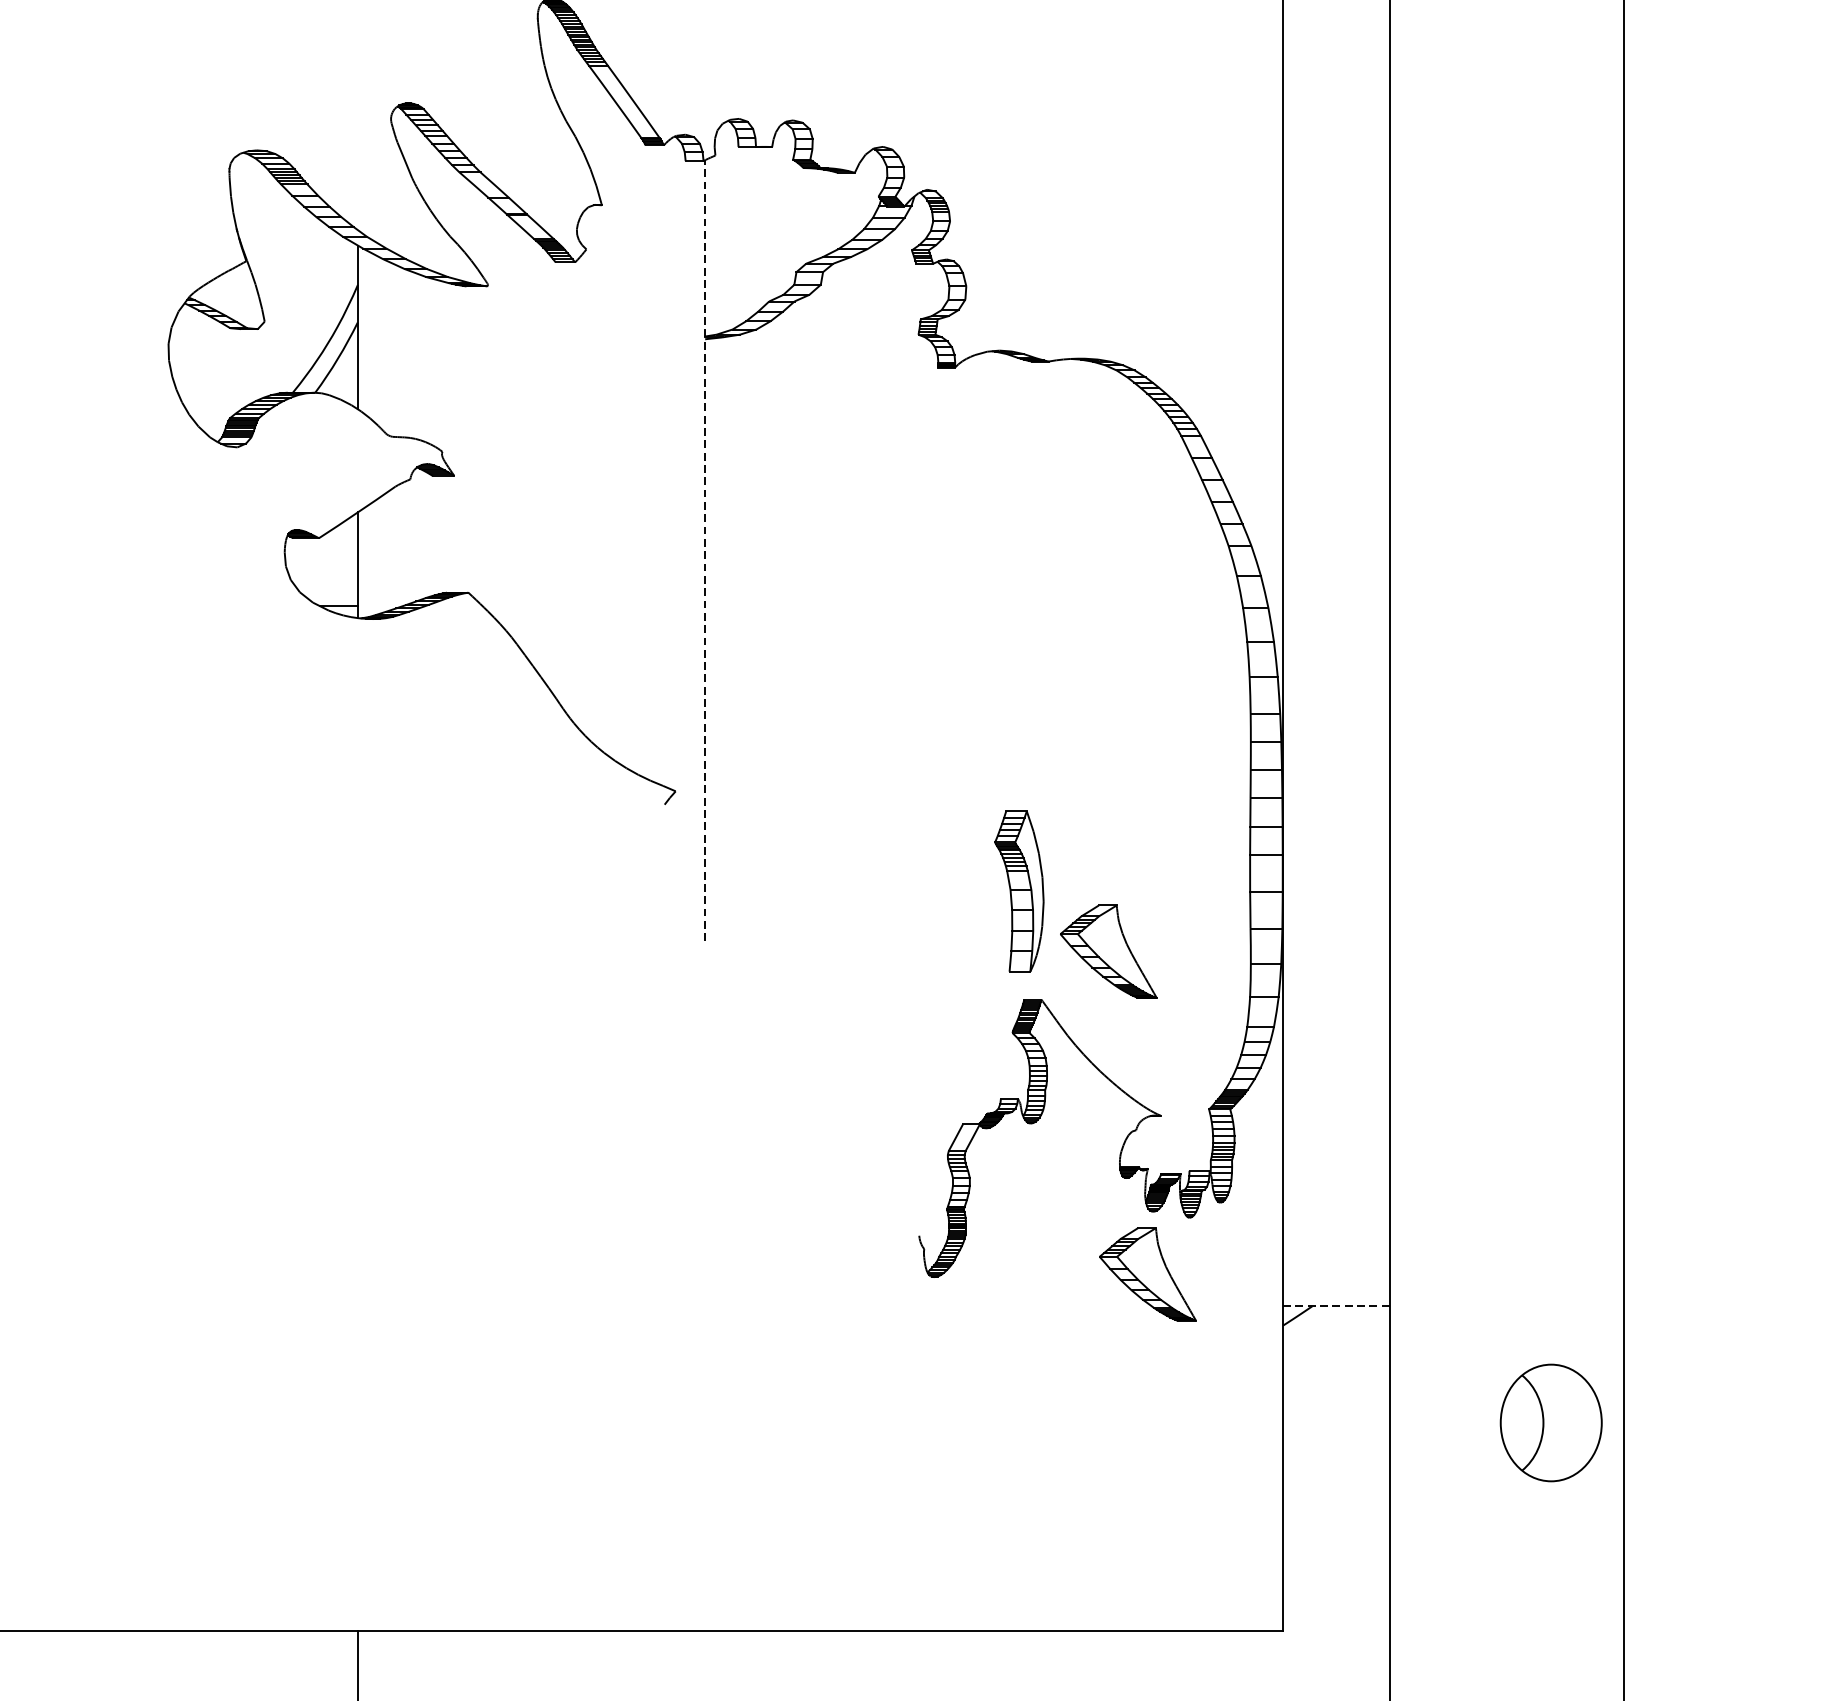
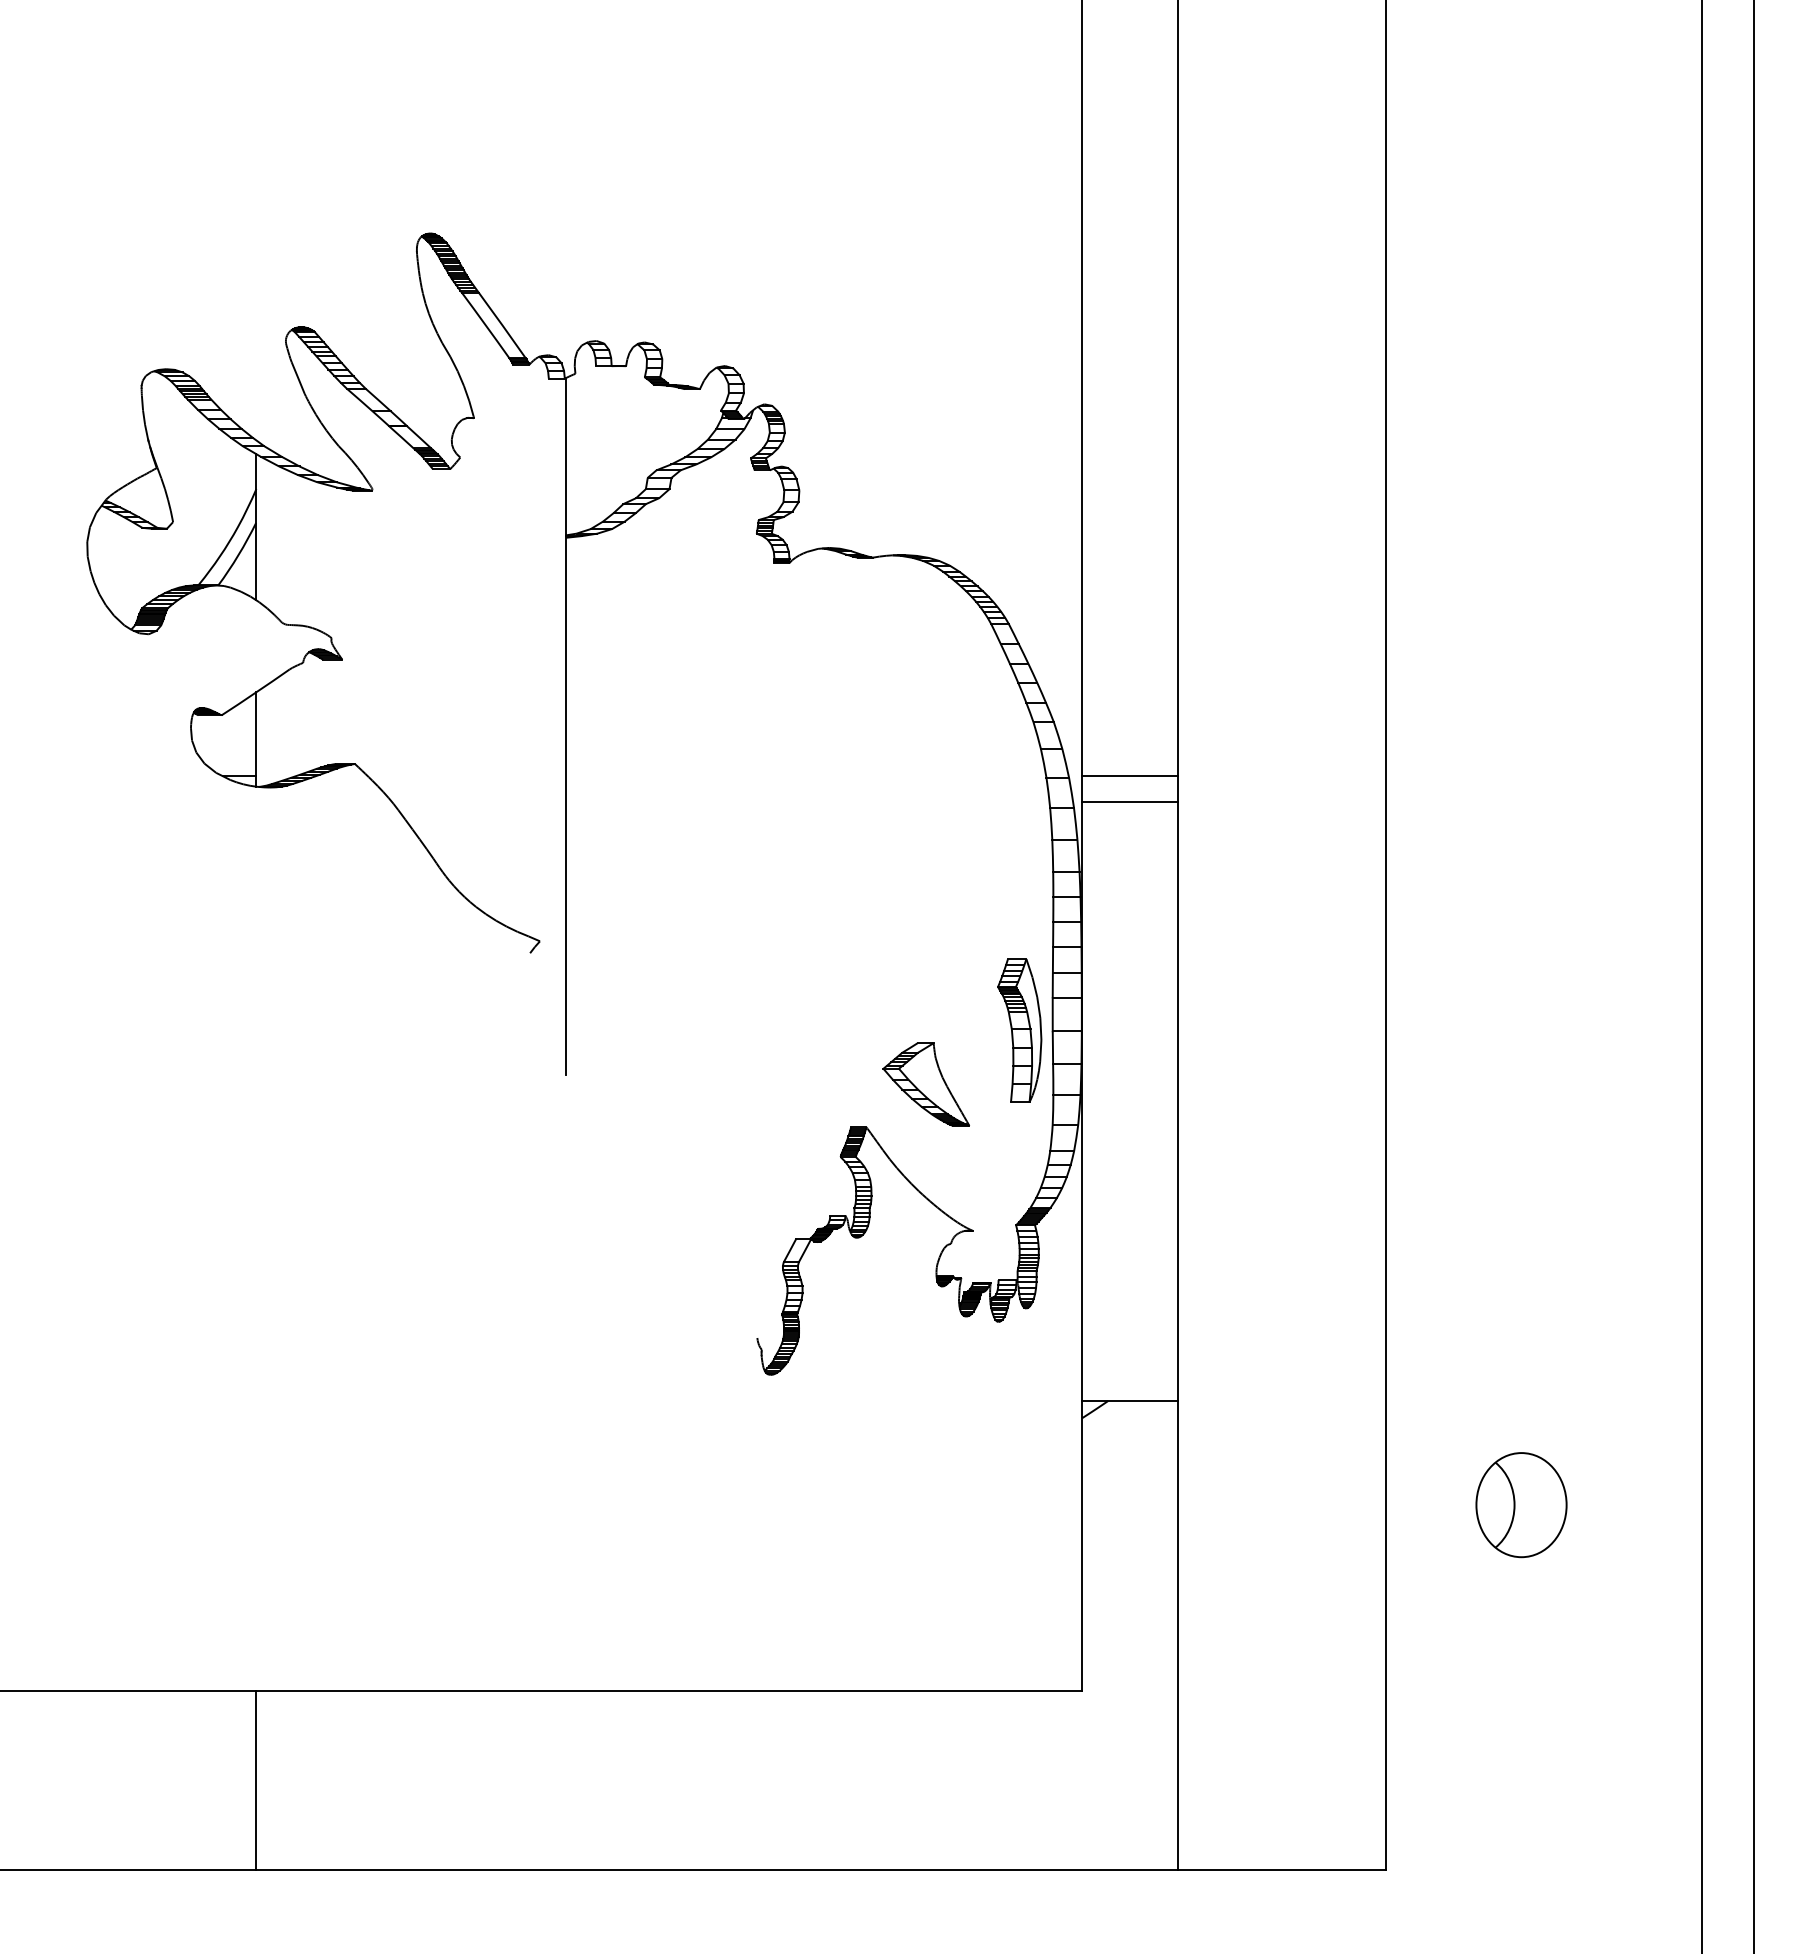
line: (705, 550) -> (566, 726), dashed -> solid
line: (1336, 606) -> (1129, 776), added
line: (1336, 635) -> (1129, 802), added
part: (1019, 891) -> (1019, 1030), moved
part: (1146, 1274) -> (960, 1372), removed
line: (1337, 1305) -> (1130, 1400), dashed -> solid
part: (1551, 1423) -> (1521, 1505), moved

